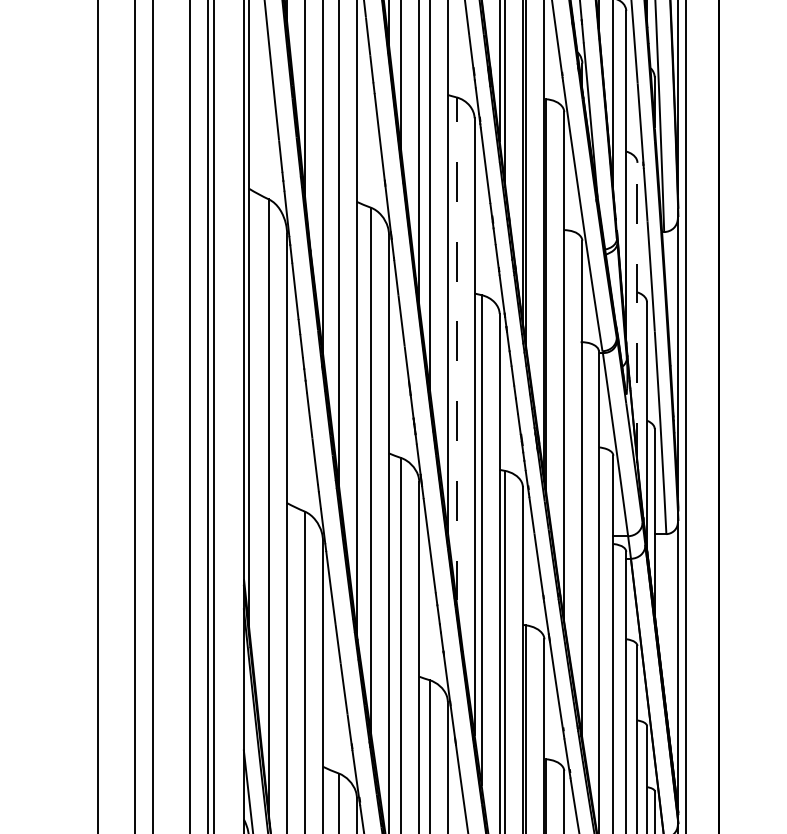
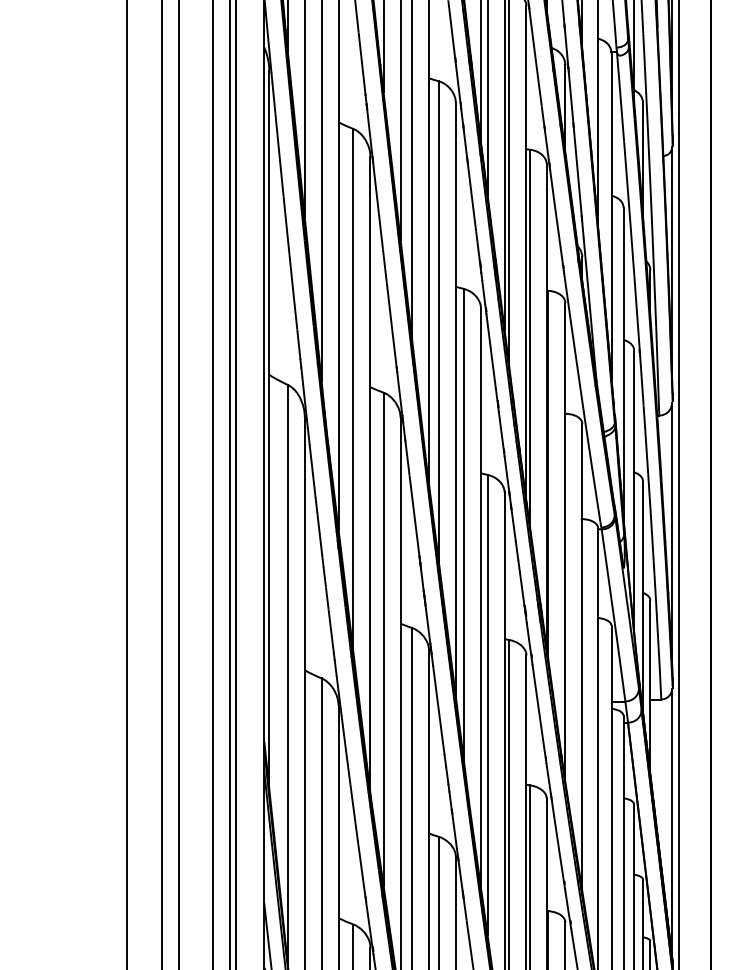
line: (637, 312) -> (634, 491), dashed -> solid
line: (456, 347) -> (464, 524), dashed -> solid

